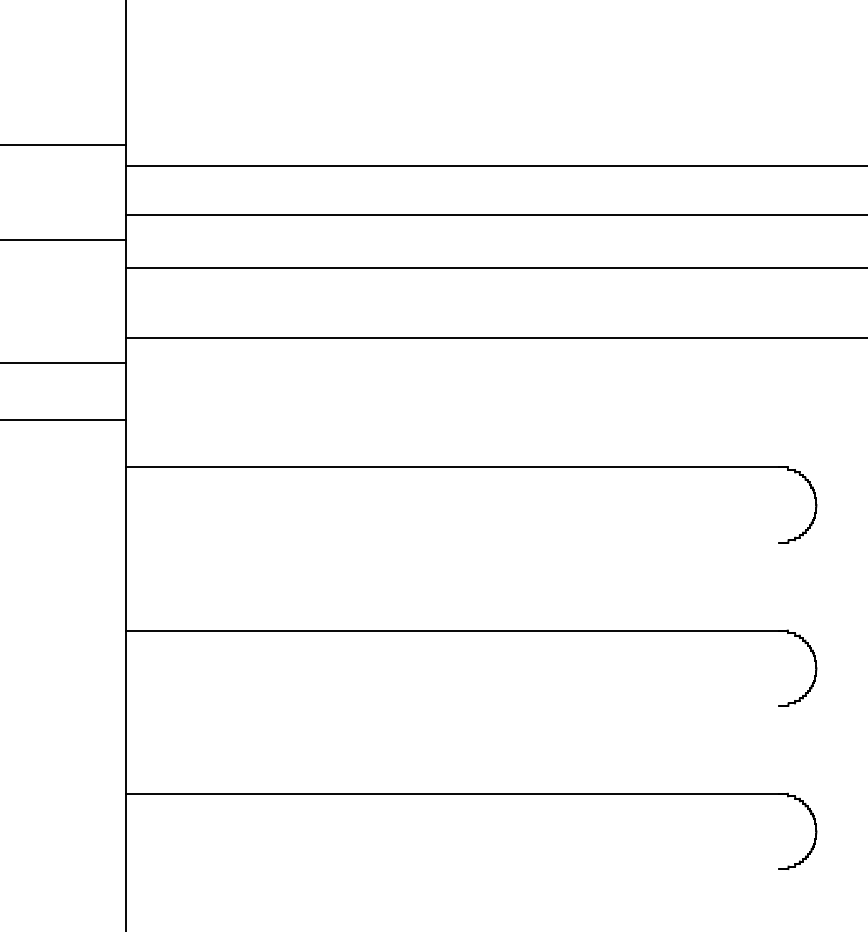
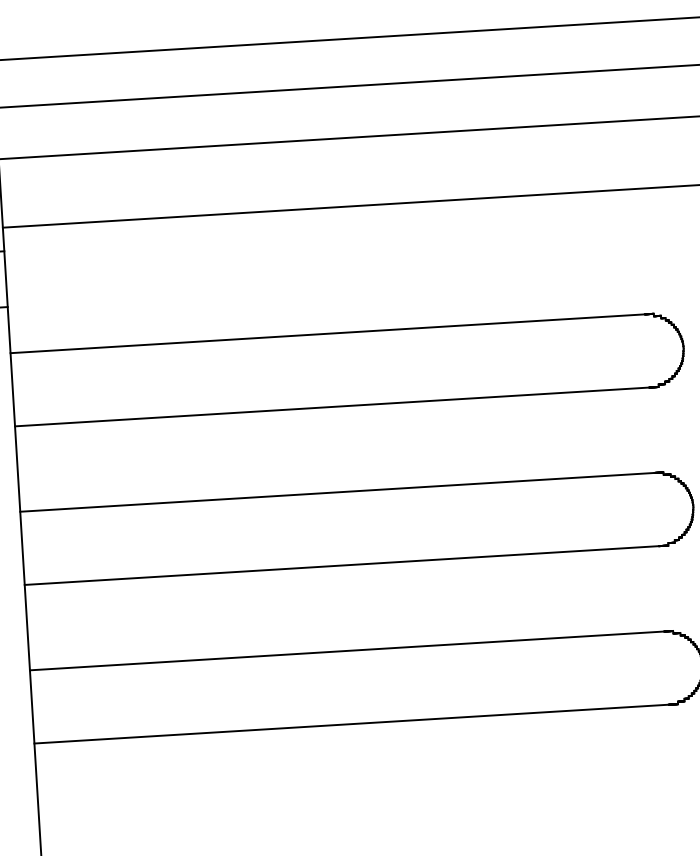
line: (452, 542) -> (332, 406), added
line: (452, 705) -> (341, 565), added
line: (452, 869) -> (351, 724), added

